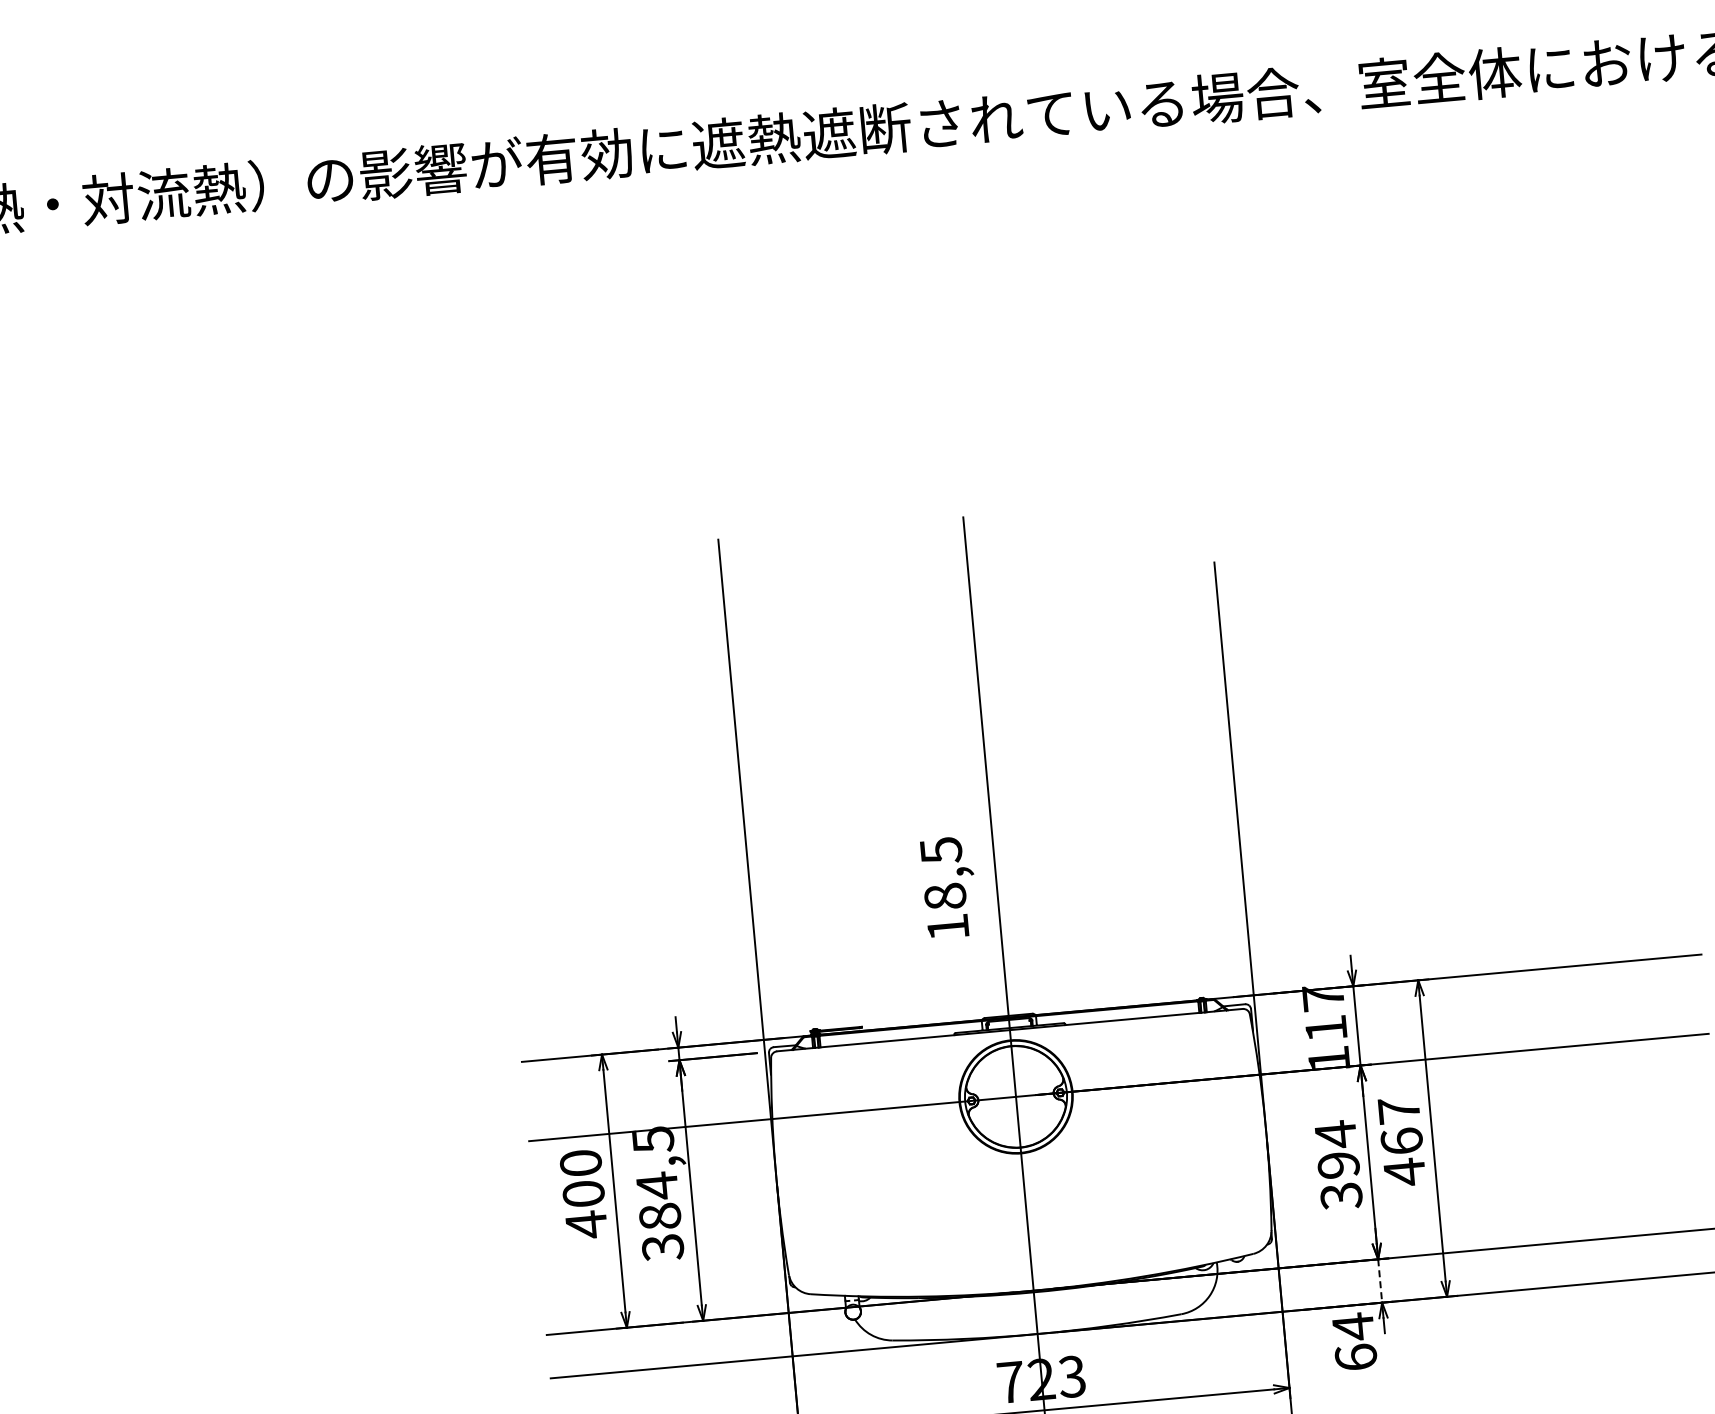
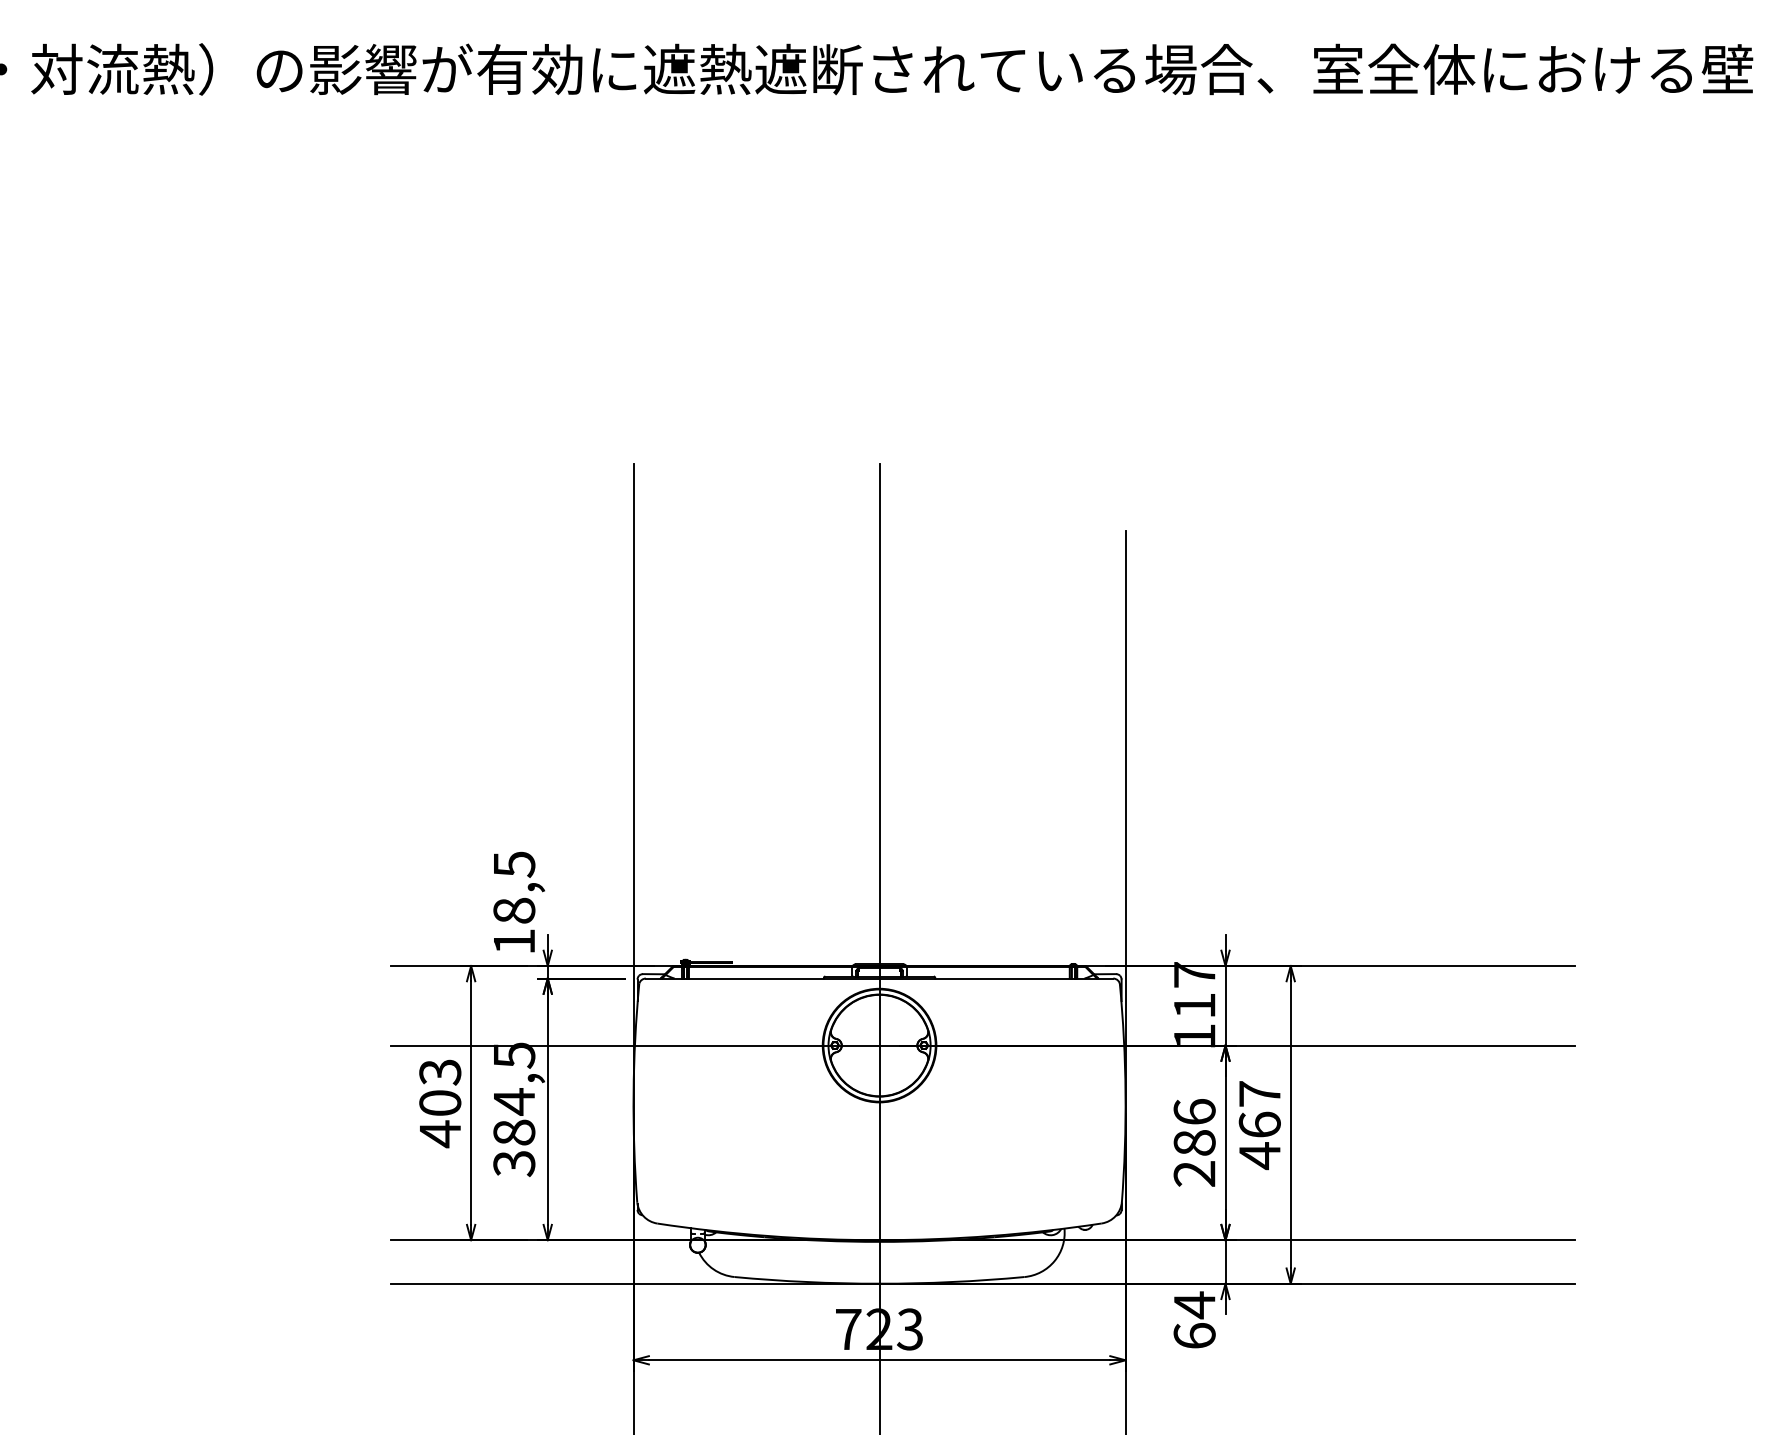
text: (948, 887) -> (518, 901), moved
text: (581, 1163) -> (440, 1072), 400 -> 403
text: (1338, 1164) -> (1194, 1142), 394 -> 286
line: (1380, 1280) -> (1225, 1261), dashed -> solid

